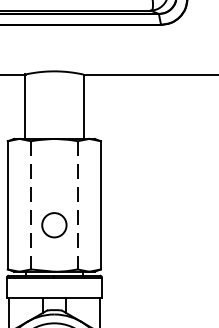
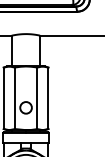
line: (30, 205) -> (14, 98), dashed -> solid
line: (78, 205) -> (37, 98), dashed -> solid

